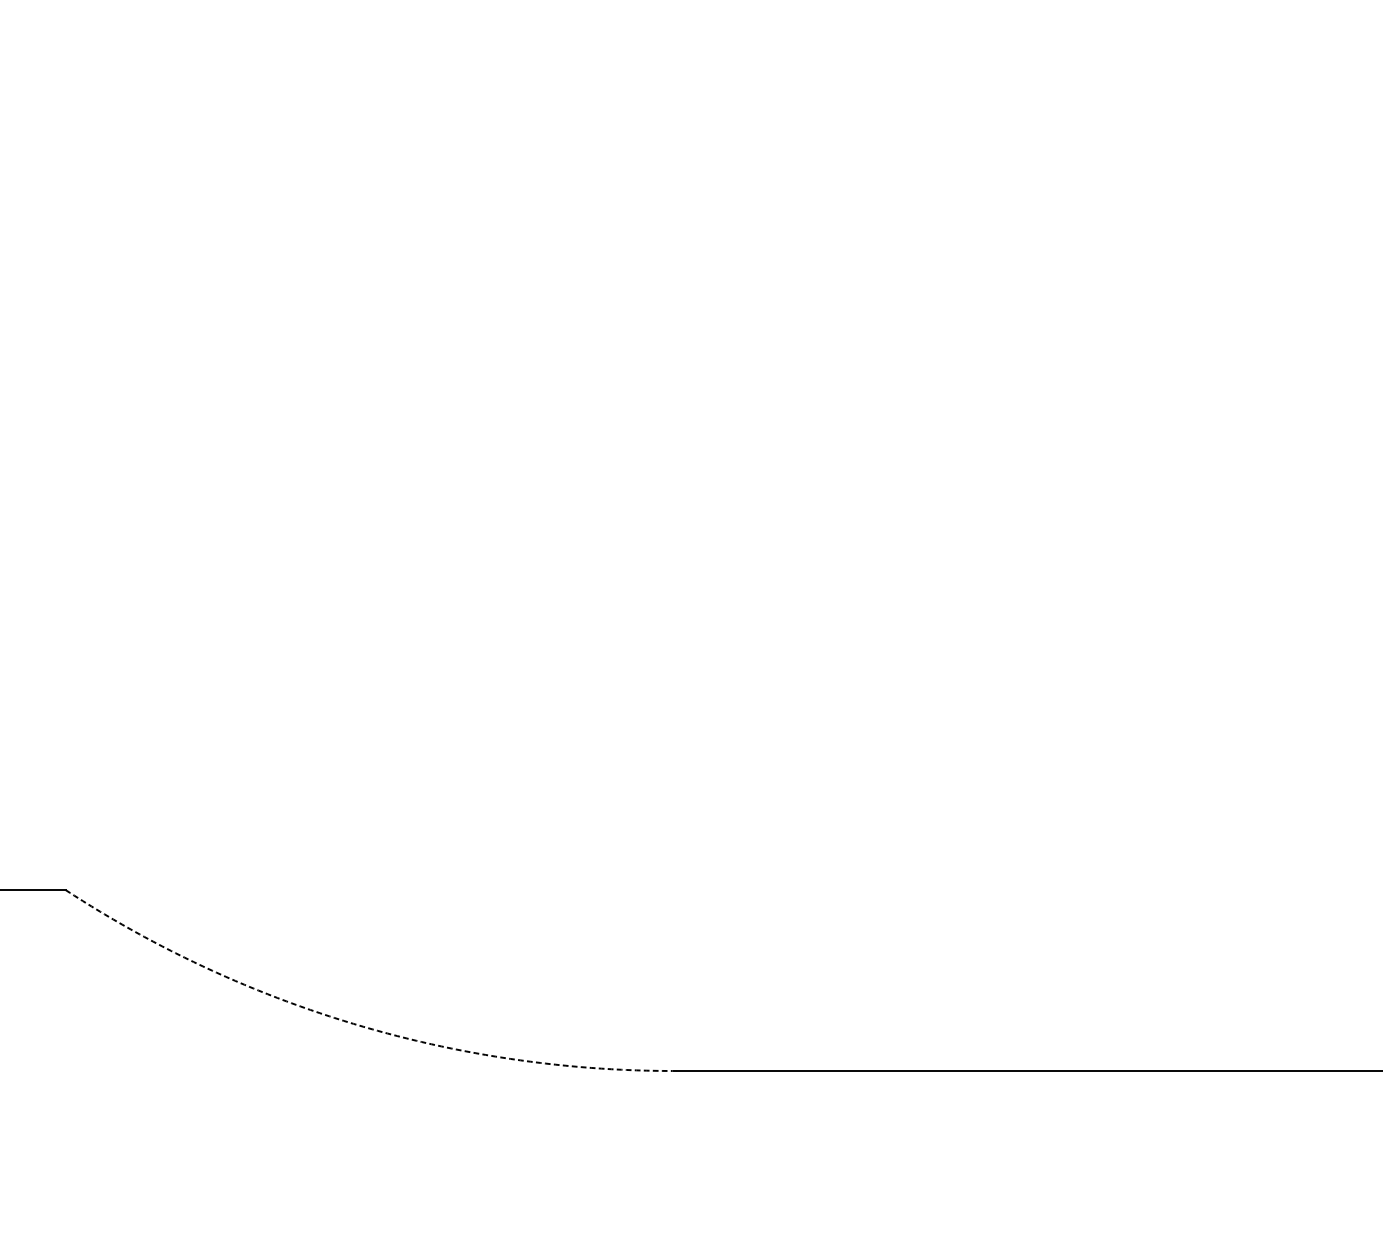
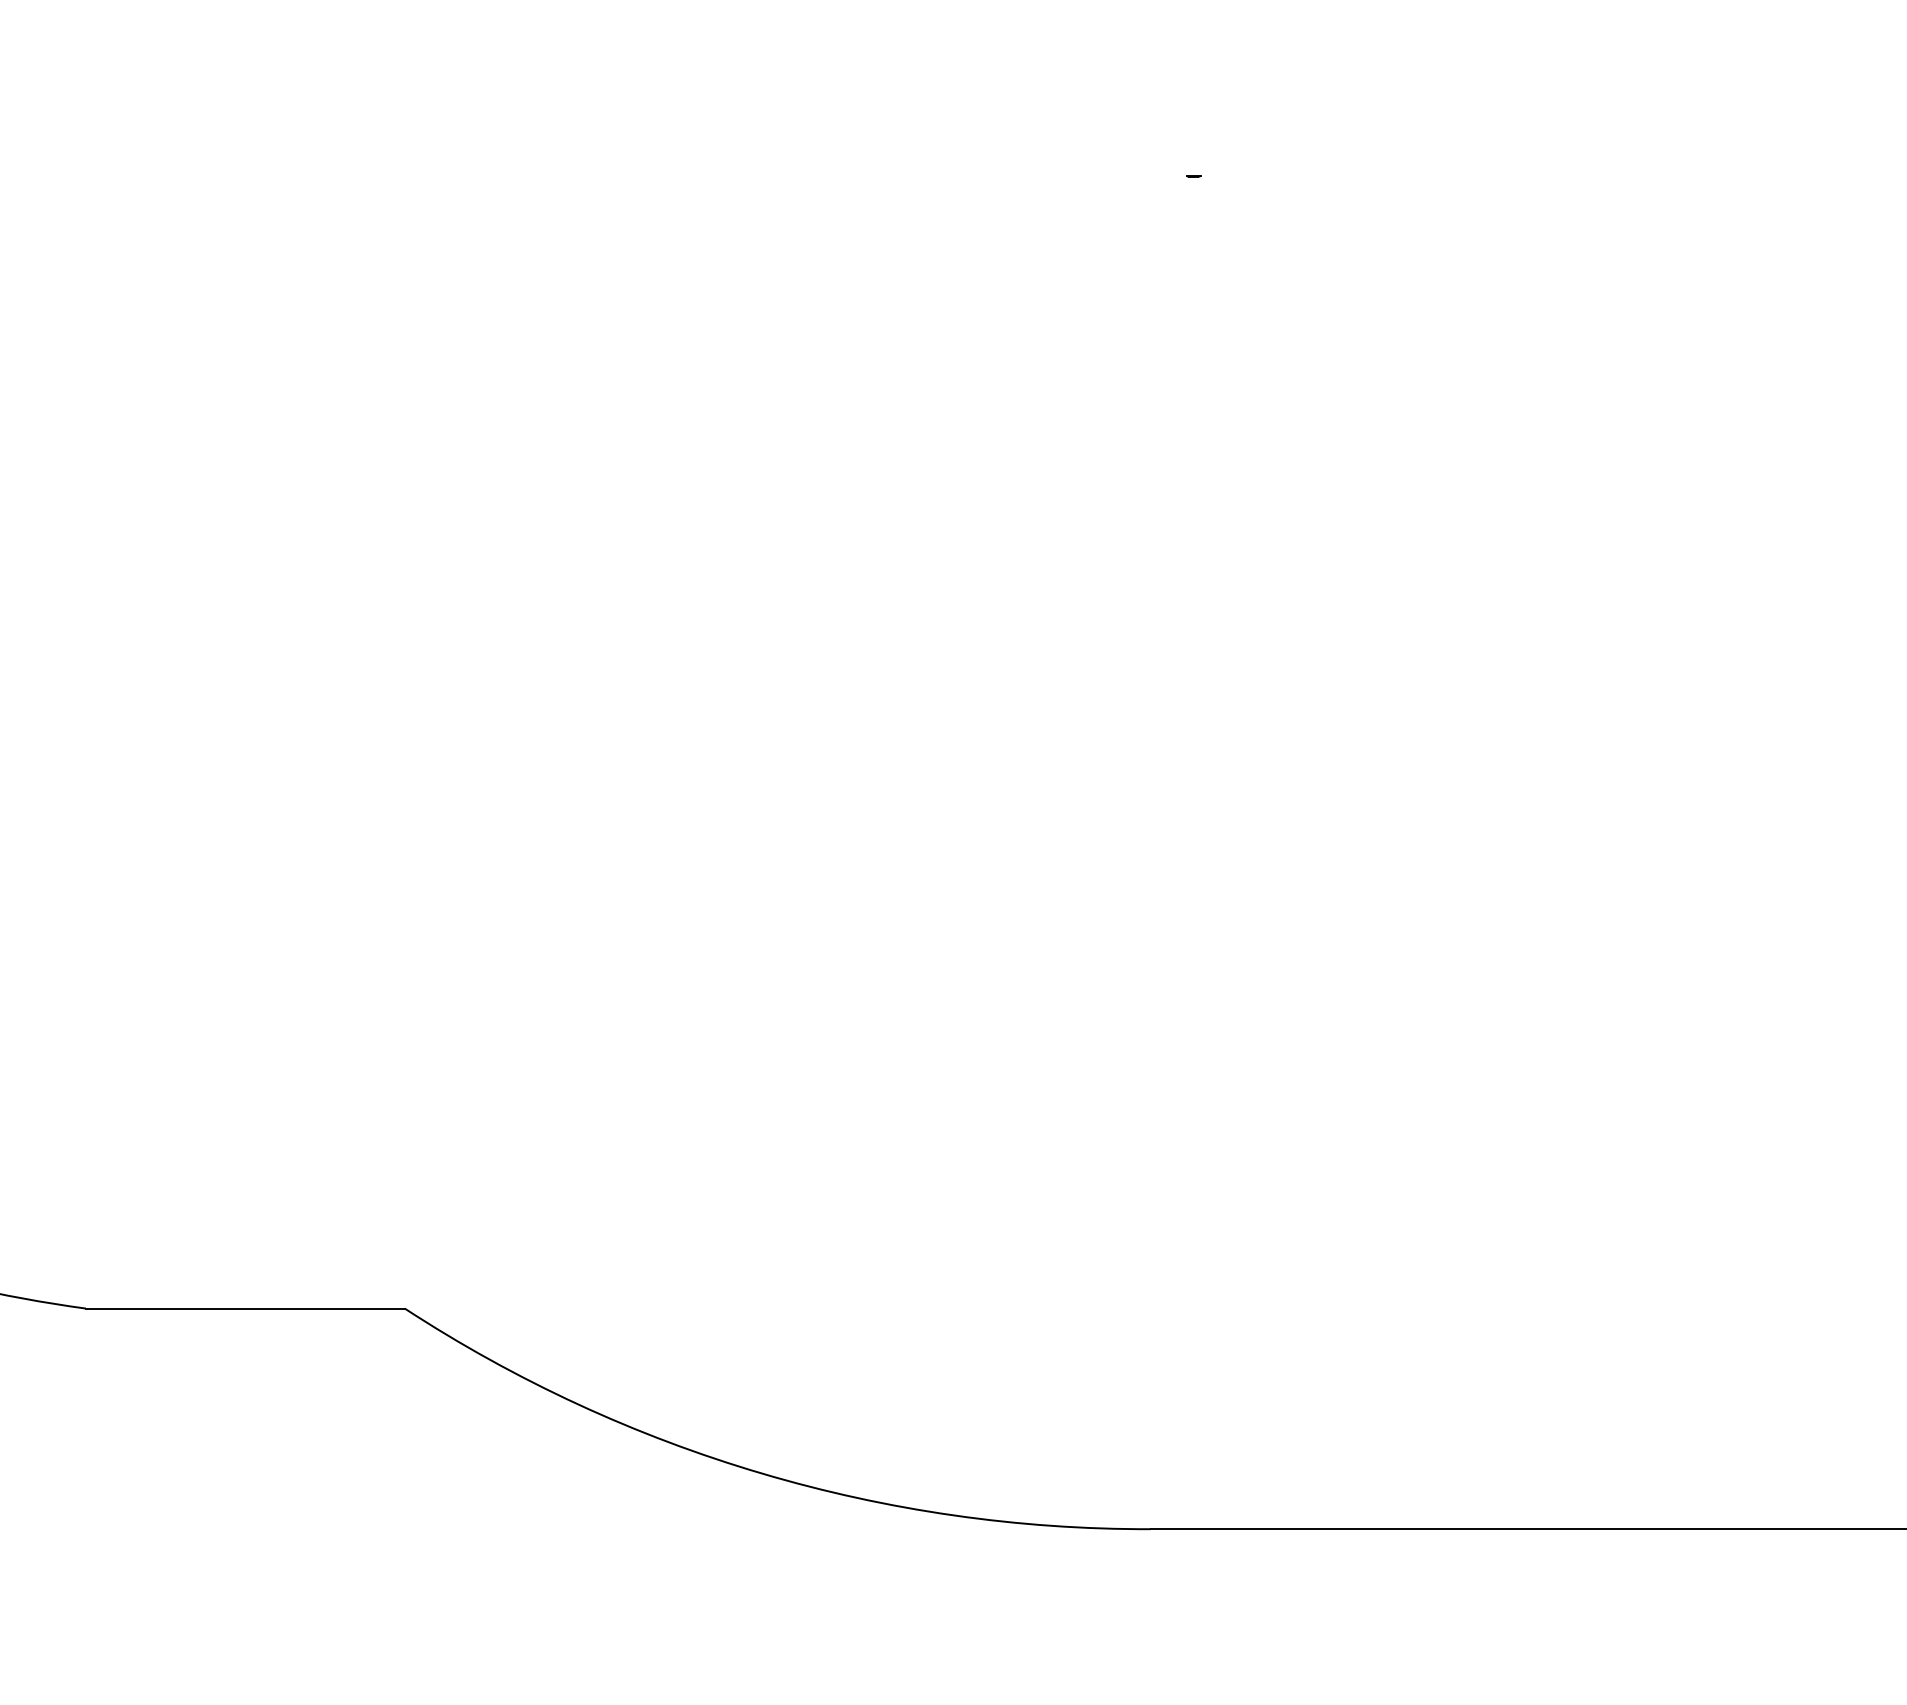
arc: (358, 1025) -> (761, 1473), dashed -> solid

